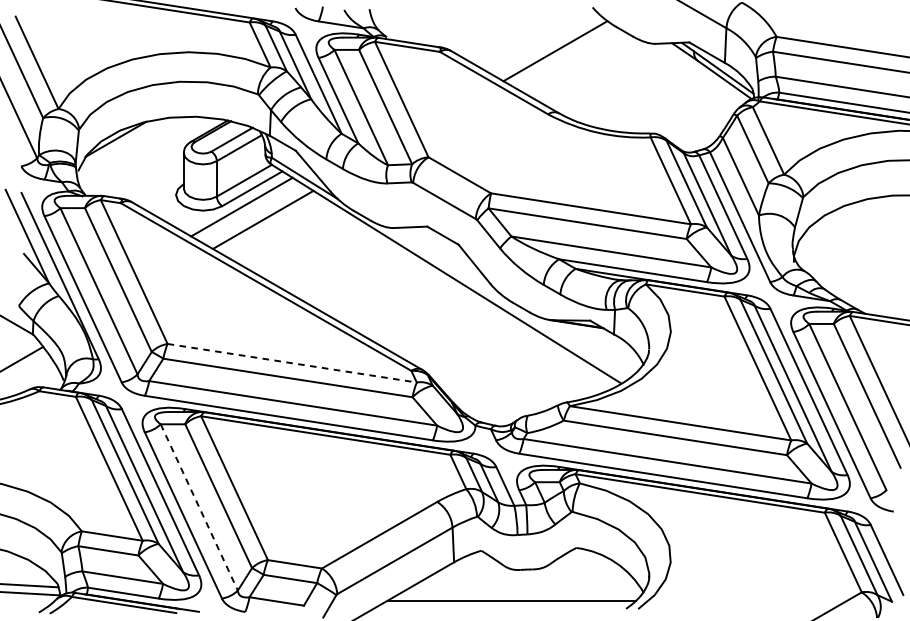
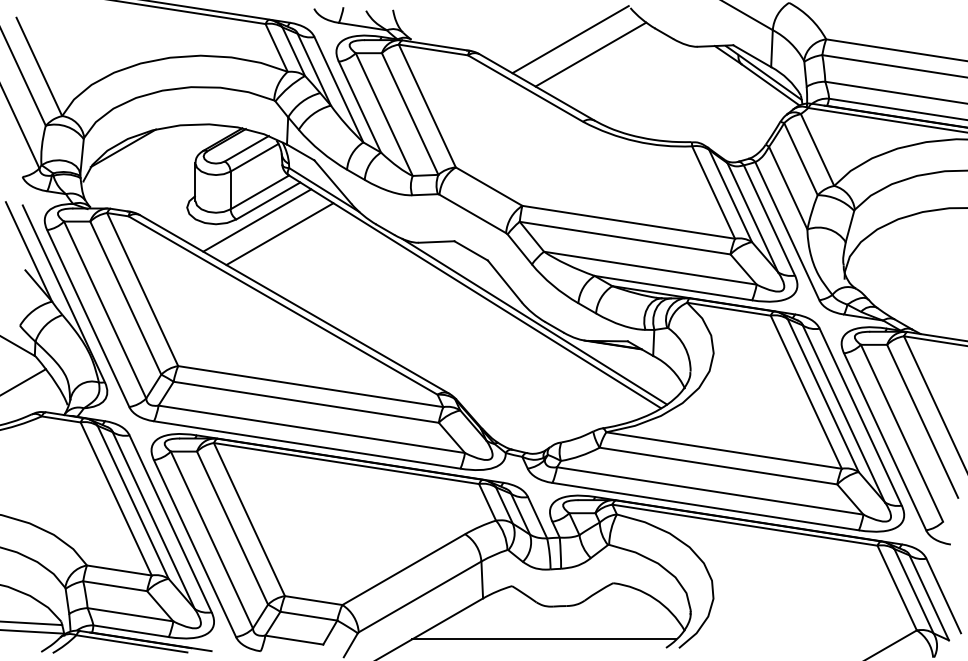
line: (536, 37) -> (570, 39), added
line: (502, 302) -> (534, 321), added
line: (292, 363) -> (311, 386), dashed -> solid
line: (198, 507) -> (211, 540), dashed -> solid

